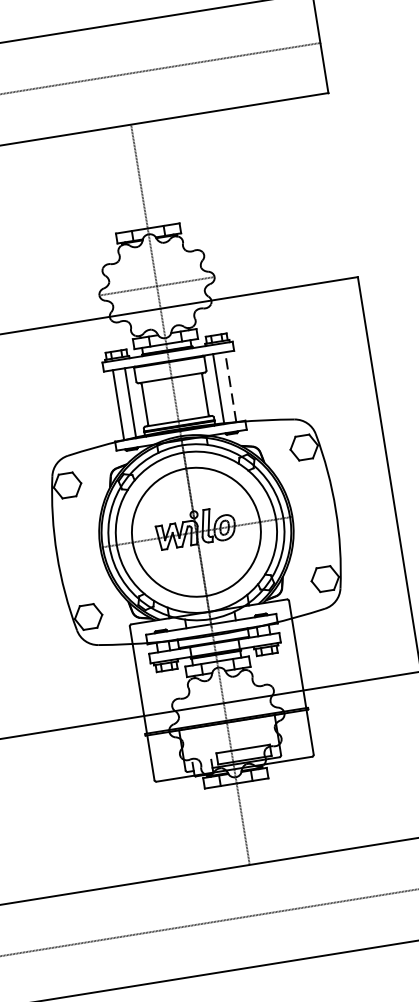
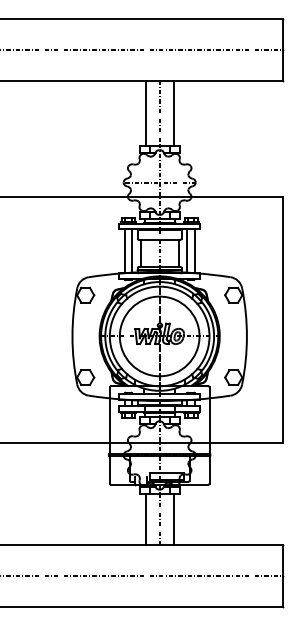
line: (161, 172) -> (173, 113), added
line: (116, 179) -> (145, 113), added
line: (230, 387) -> (194, 251), dashed -> solid
line: (265, 819) -> (173, 518), added
line: (220, 826) -> (145, 518), added

